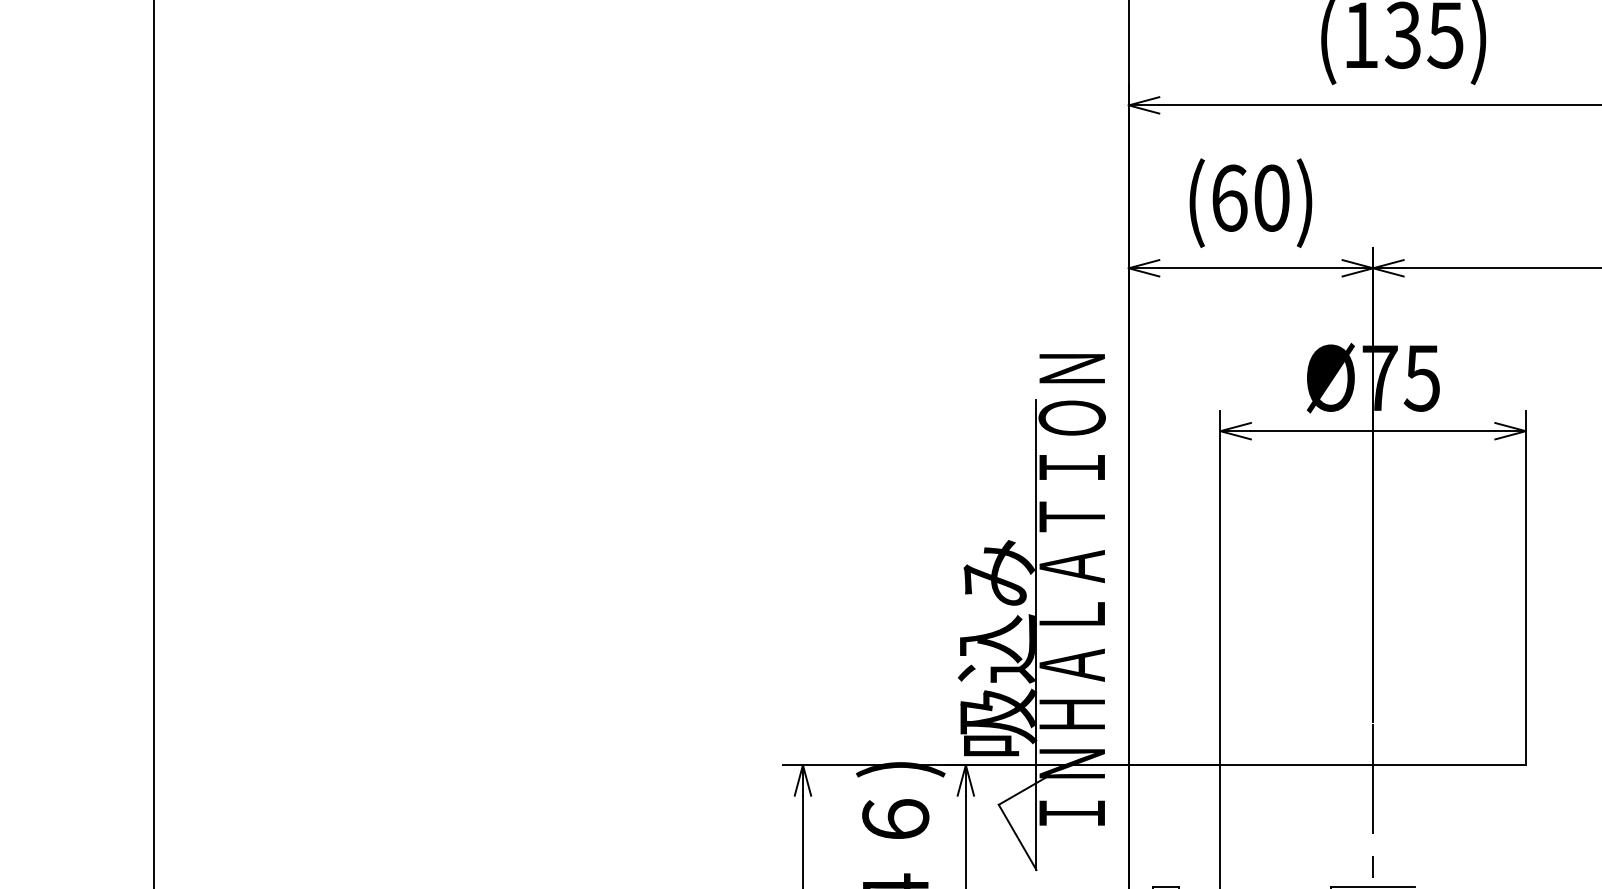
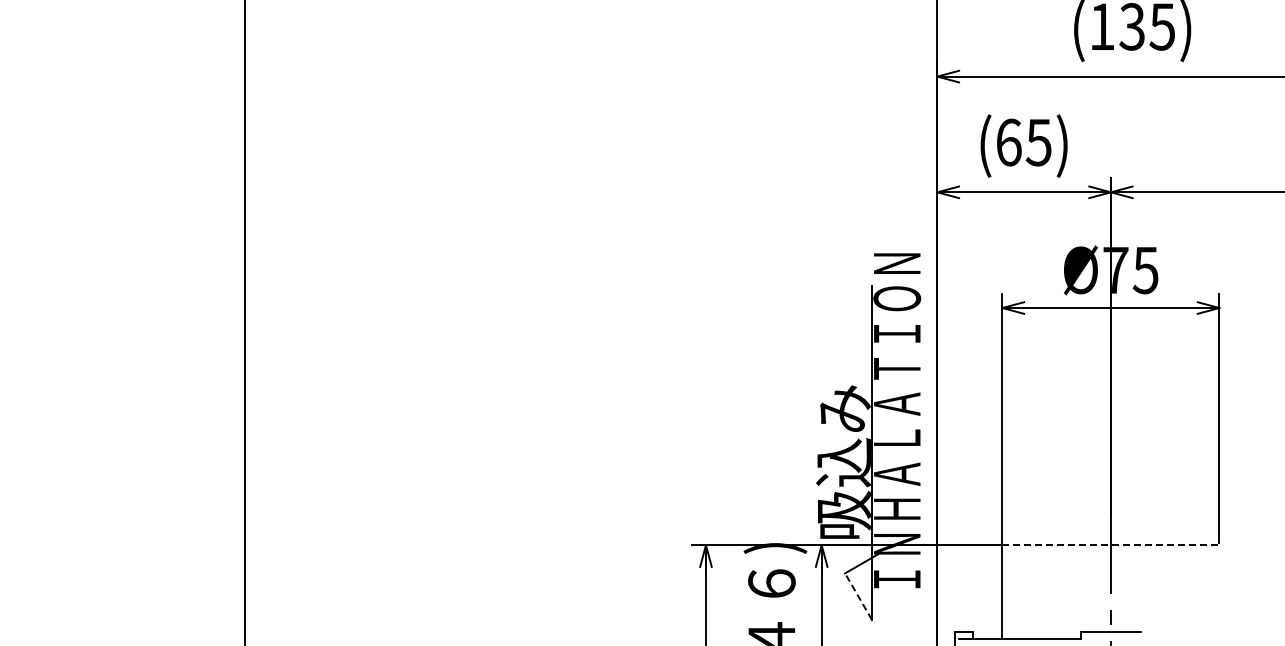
text: (1271, 198) -> (1038, 142), (60) -> (65)
line: (1373, 765) -> (1111, 545), solid -> dashed
line: (1017, 837) -> (858, 596), solid -> dashed

